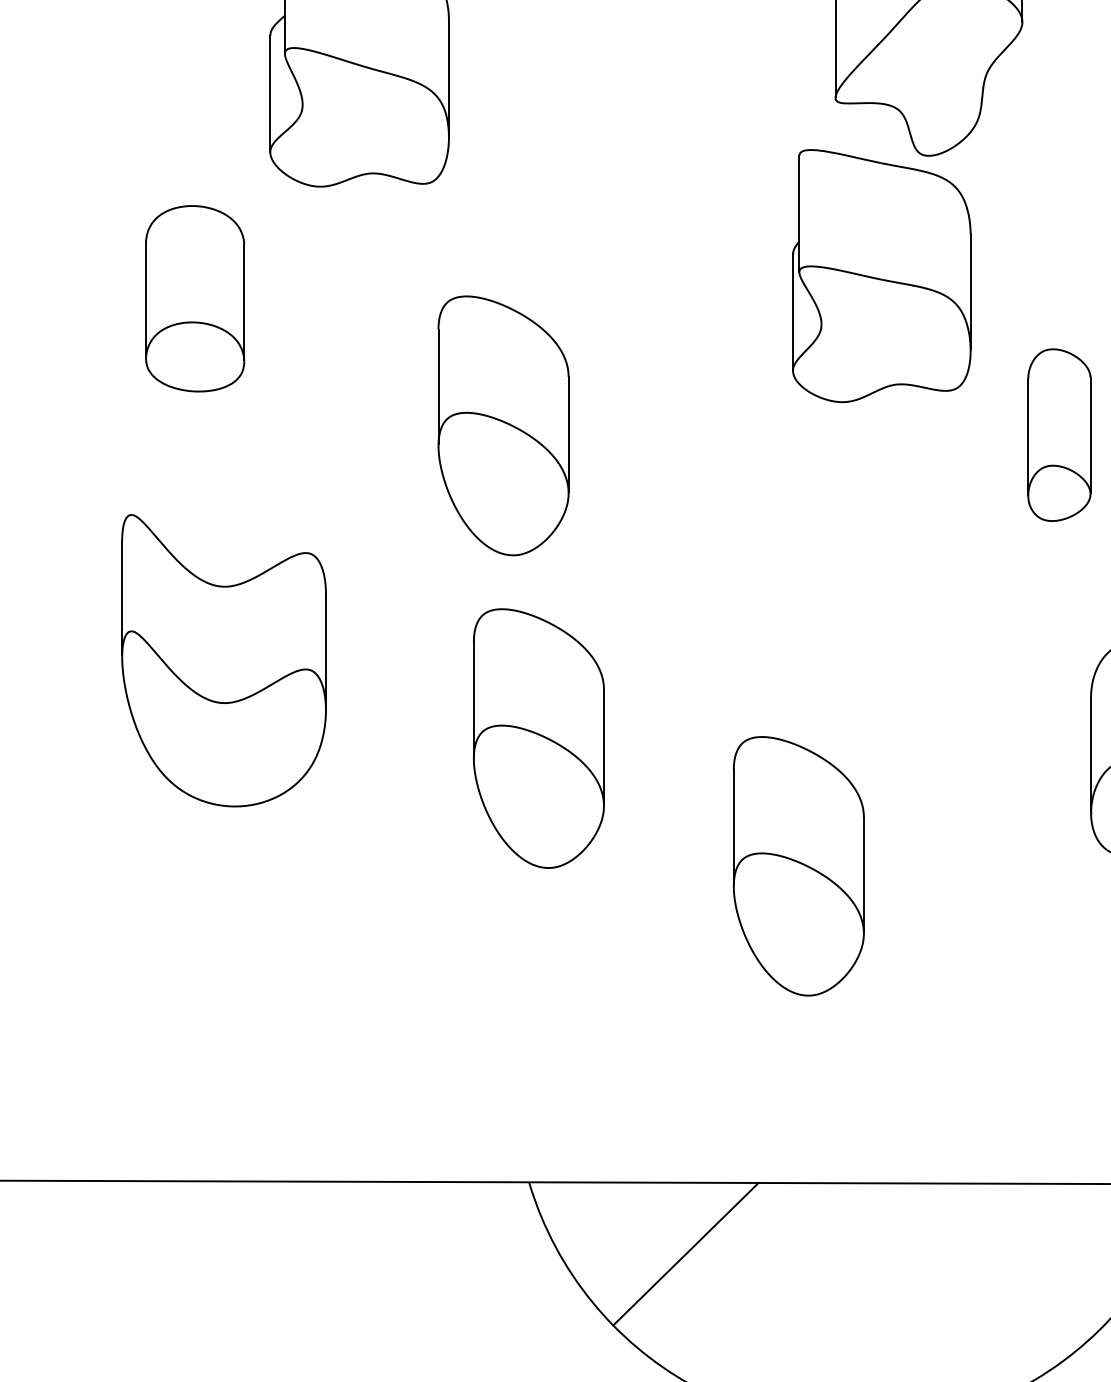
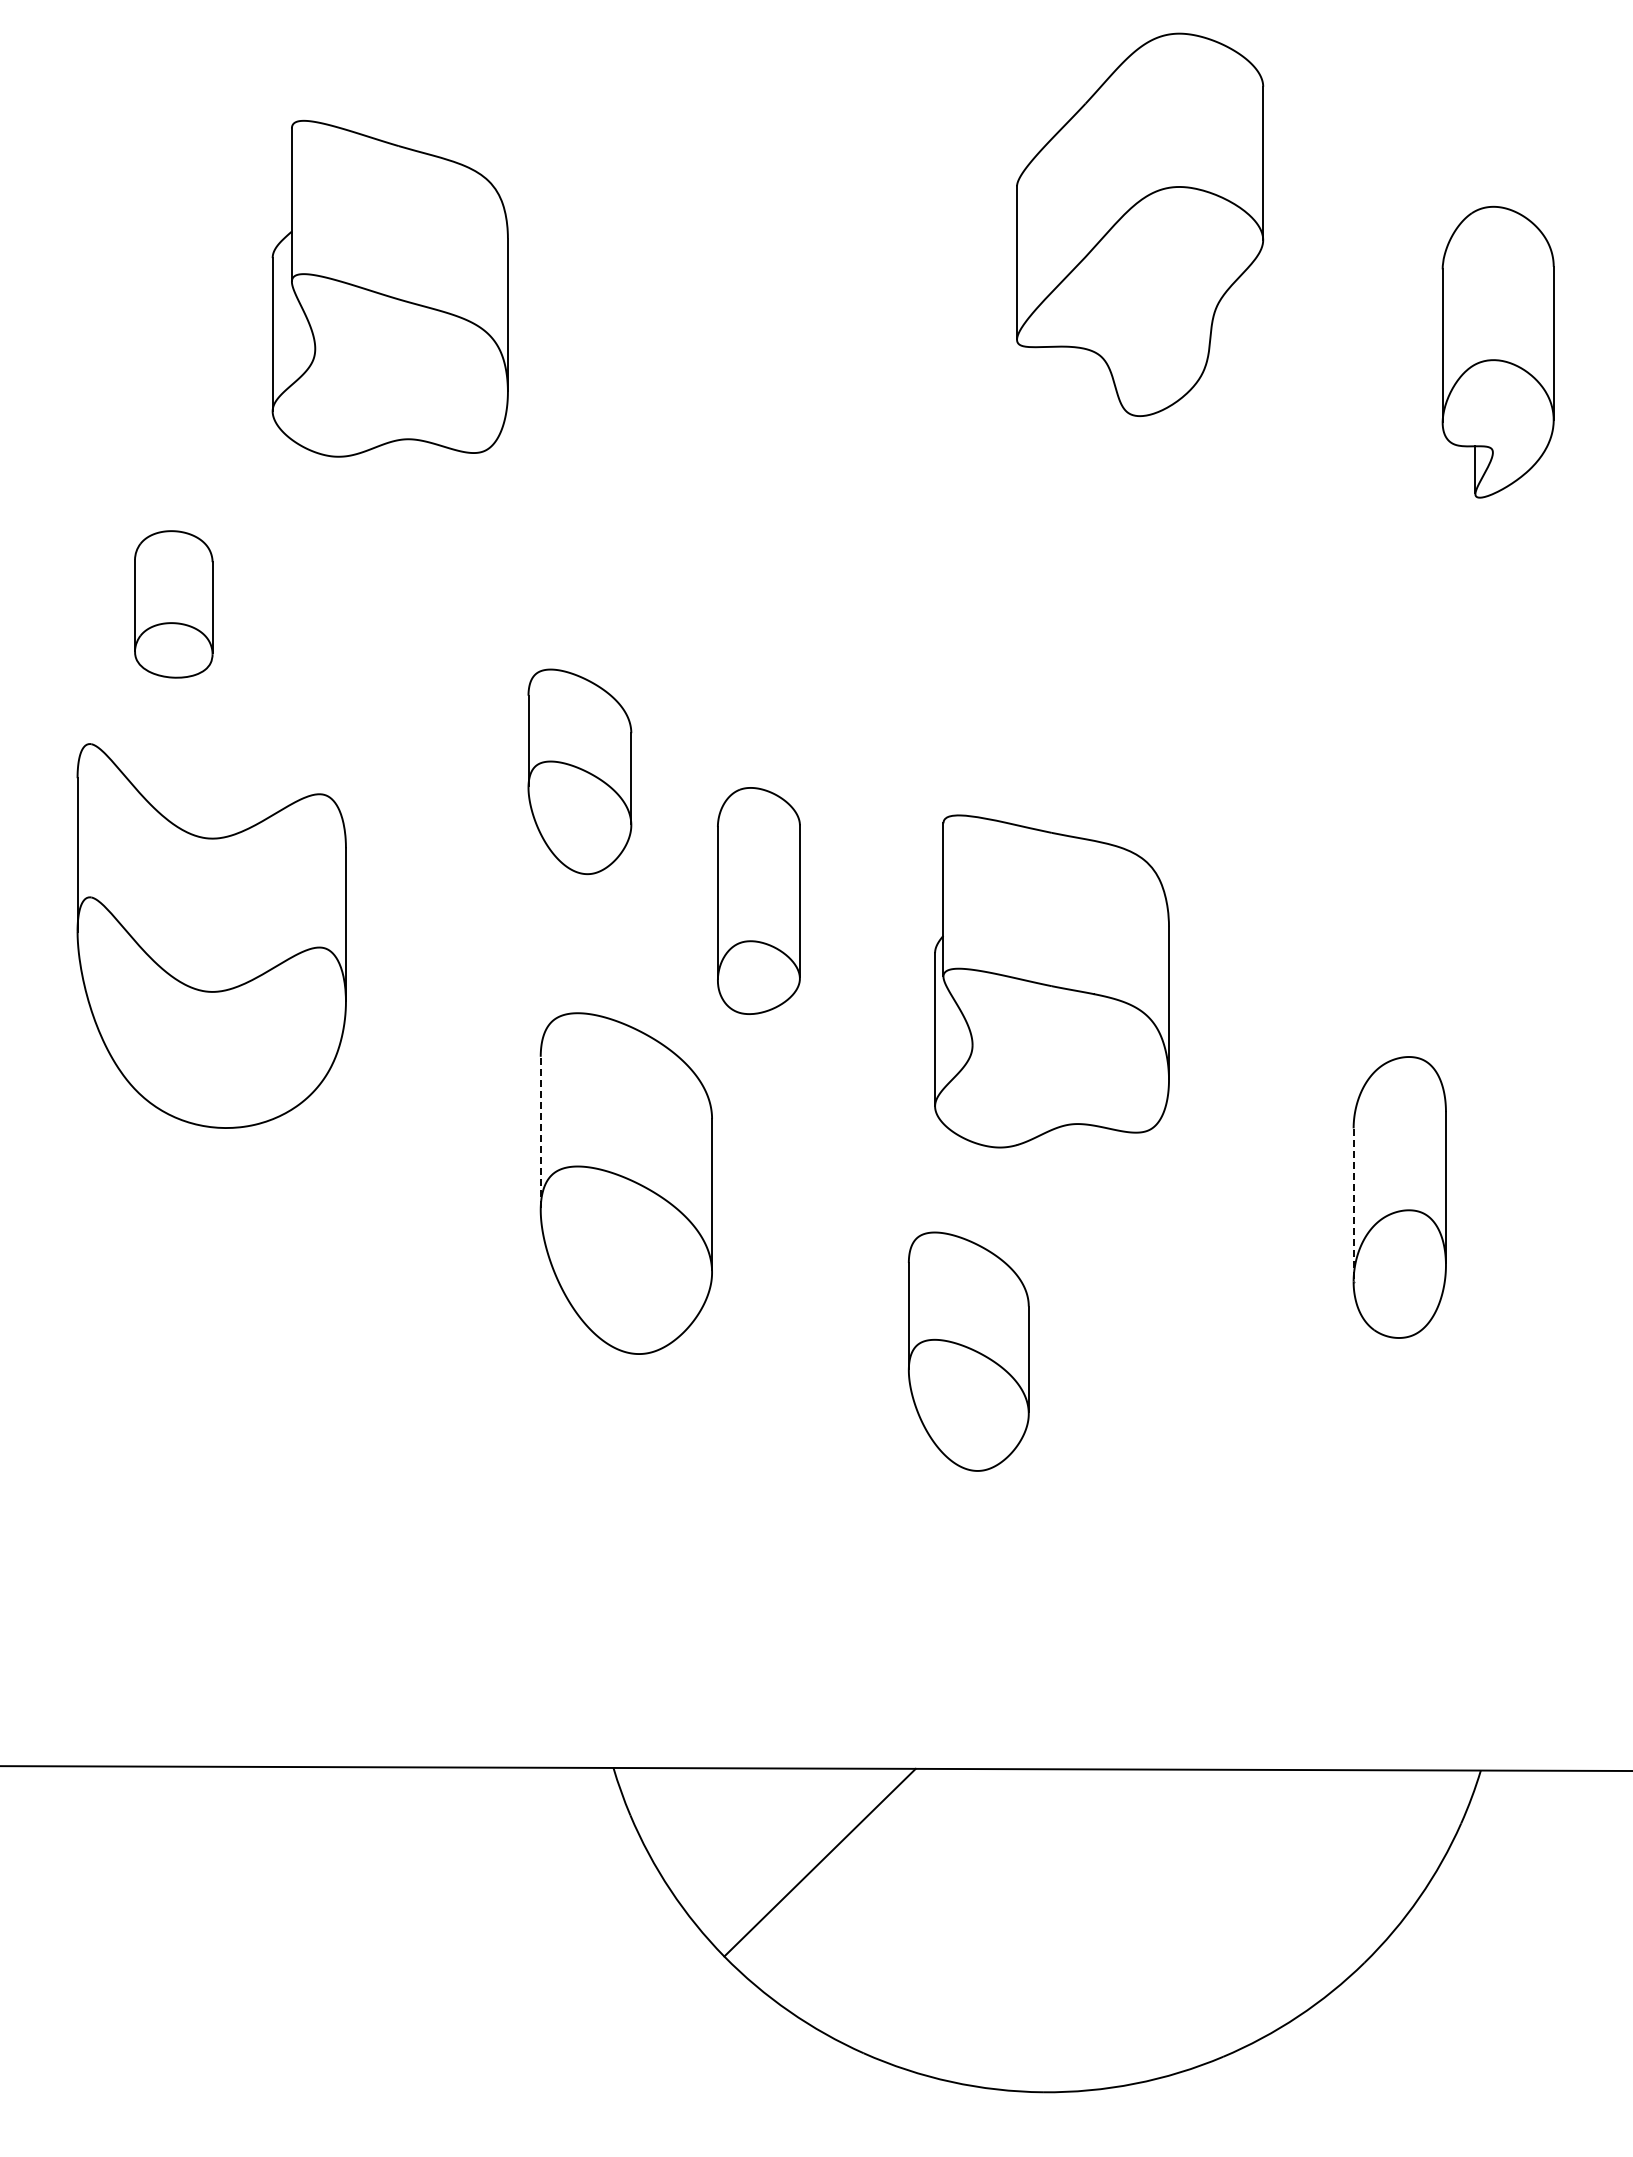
part: (881, 276) -> (1051, 981), moved
part: (195, 298) -> (173, 604), size x0.6
part: (503, 425) -> (579, 771), size x0.6
part: (1059, 434) -> (758, 900), moved
part: (223, 660) -> (211, 935), moved
line: (473, 699) -> (540, 1131), solid -> dashed
line: (1090, 753) -> (1353, 1203), solid -> dashed
part: (798, 866) -> (968, 1351), size x0.7

